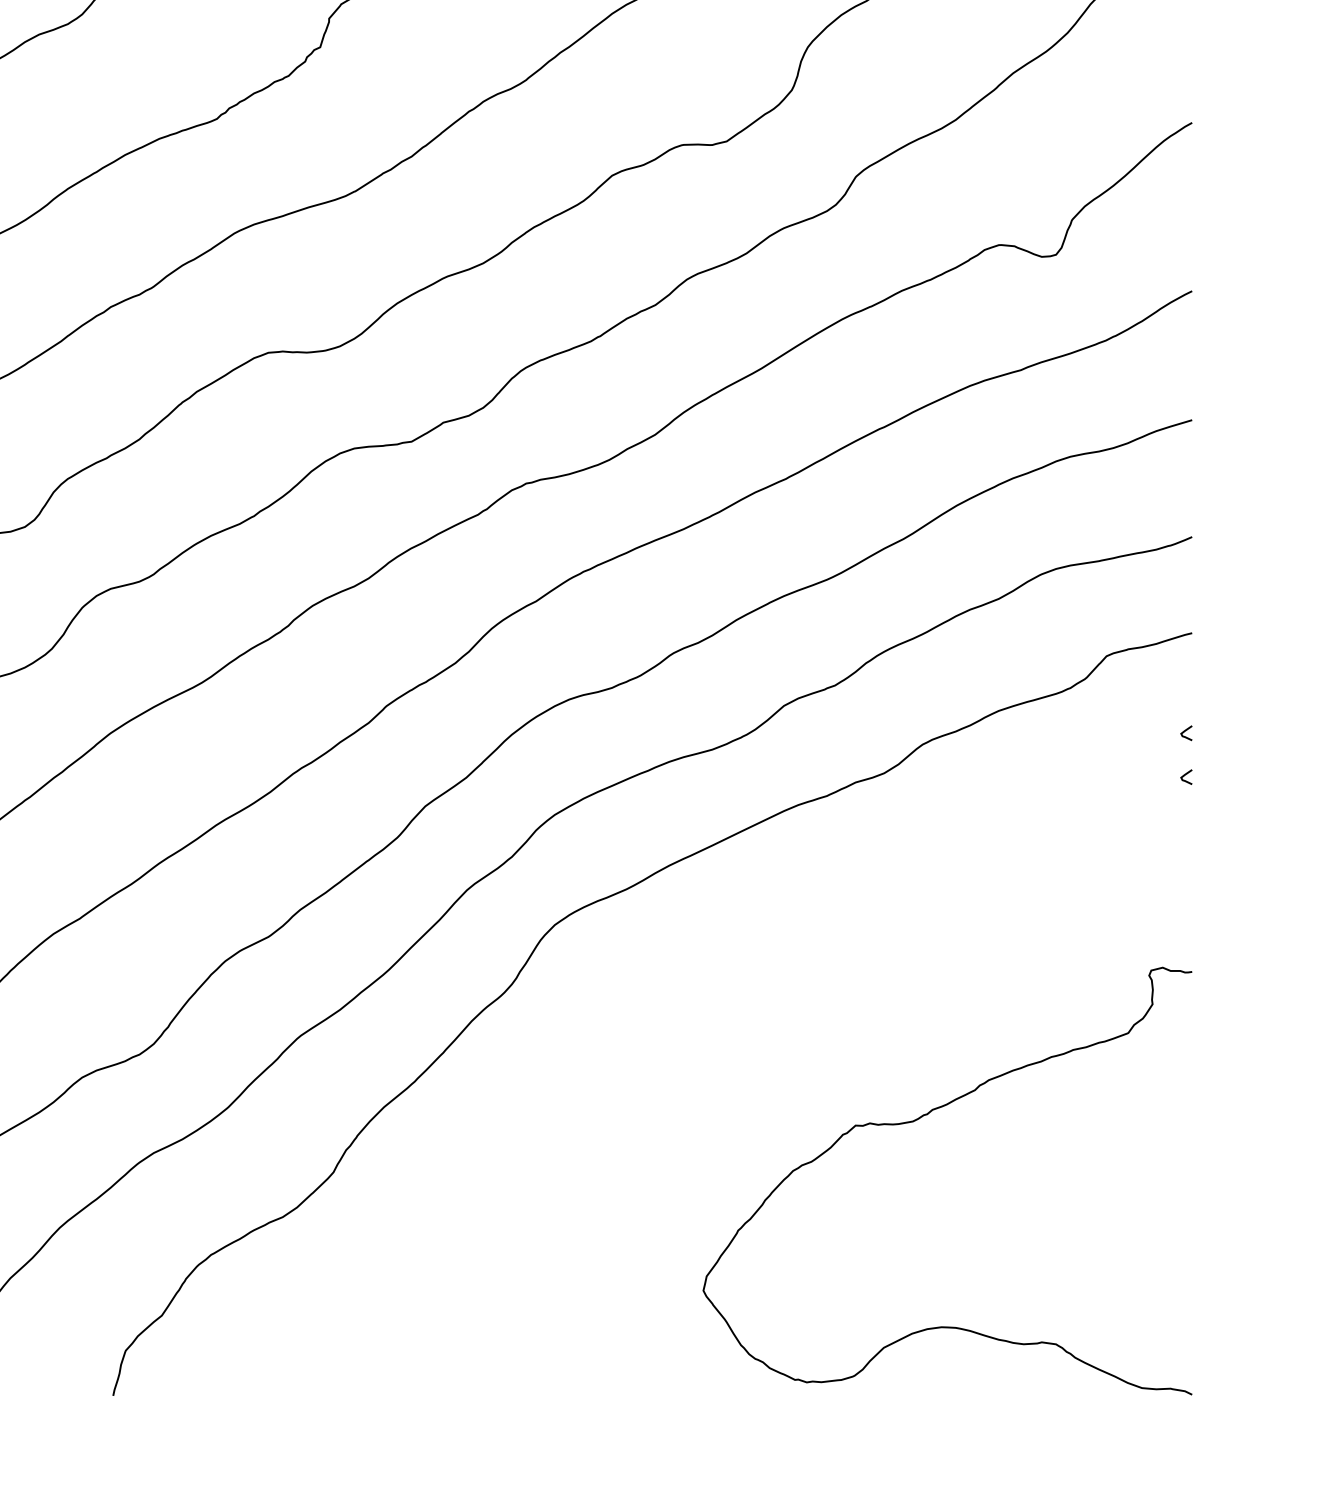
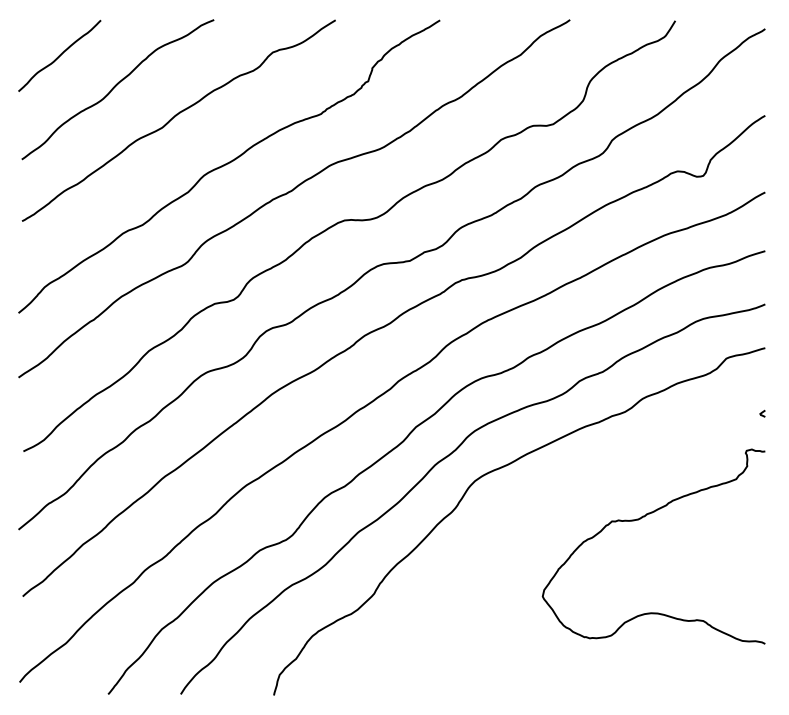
curve: (1185, 732) -> (762, 393), removed
curve: (918, 1121) -> (640, 519), moved

